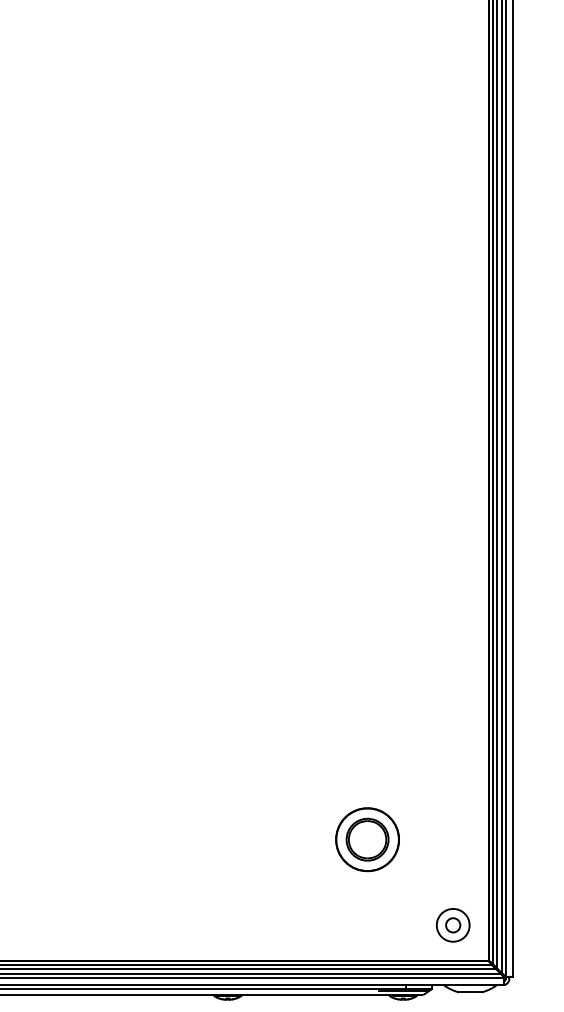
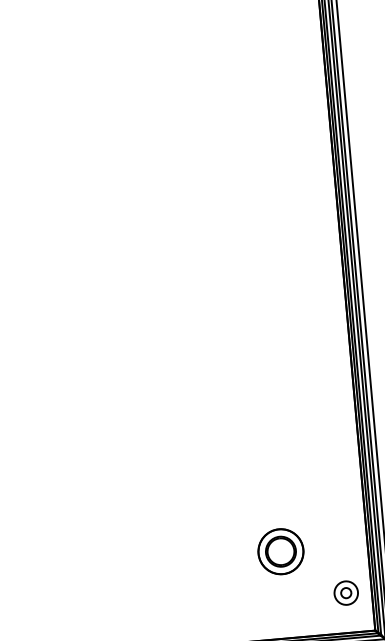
part: (452, 925) -> (345, 593), moved

